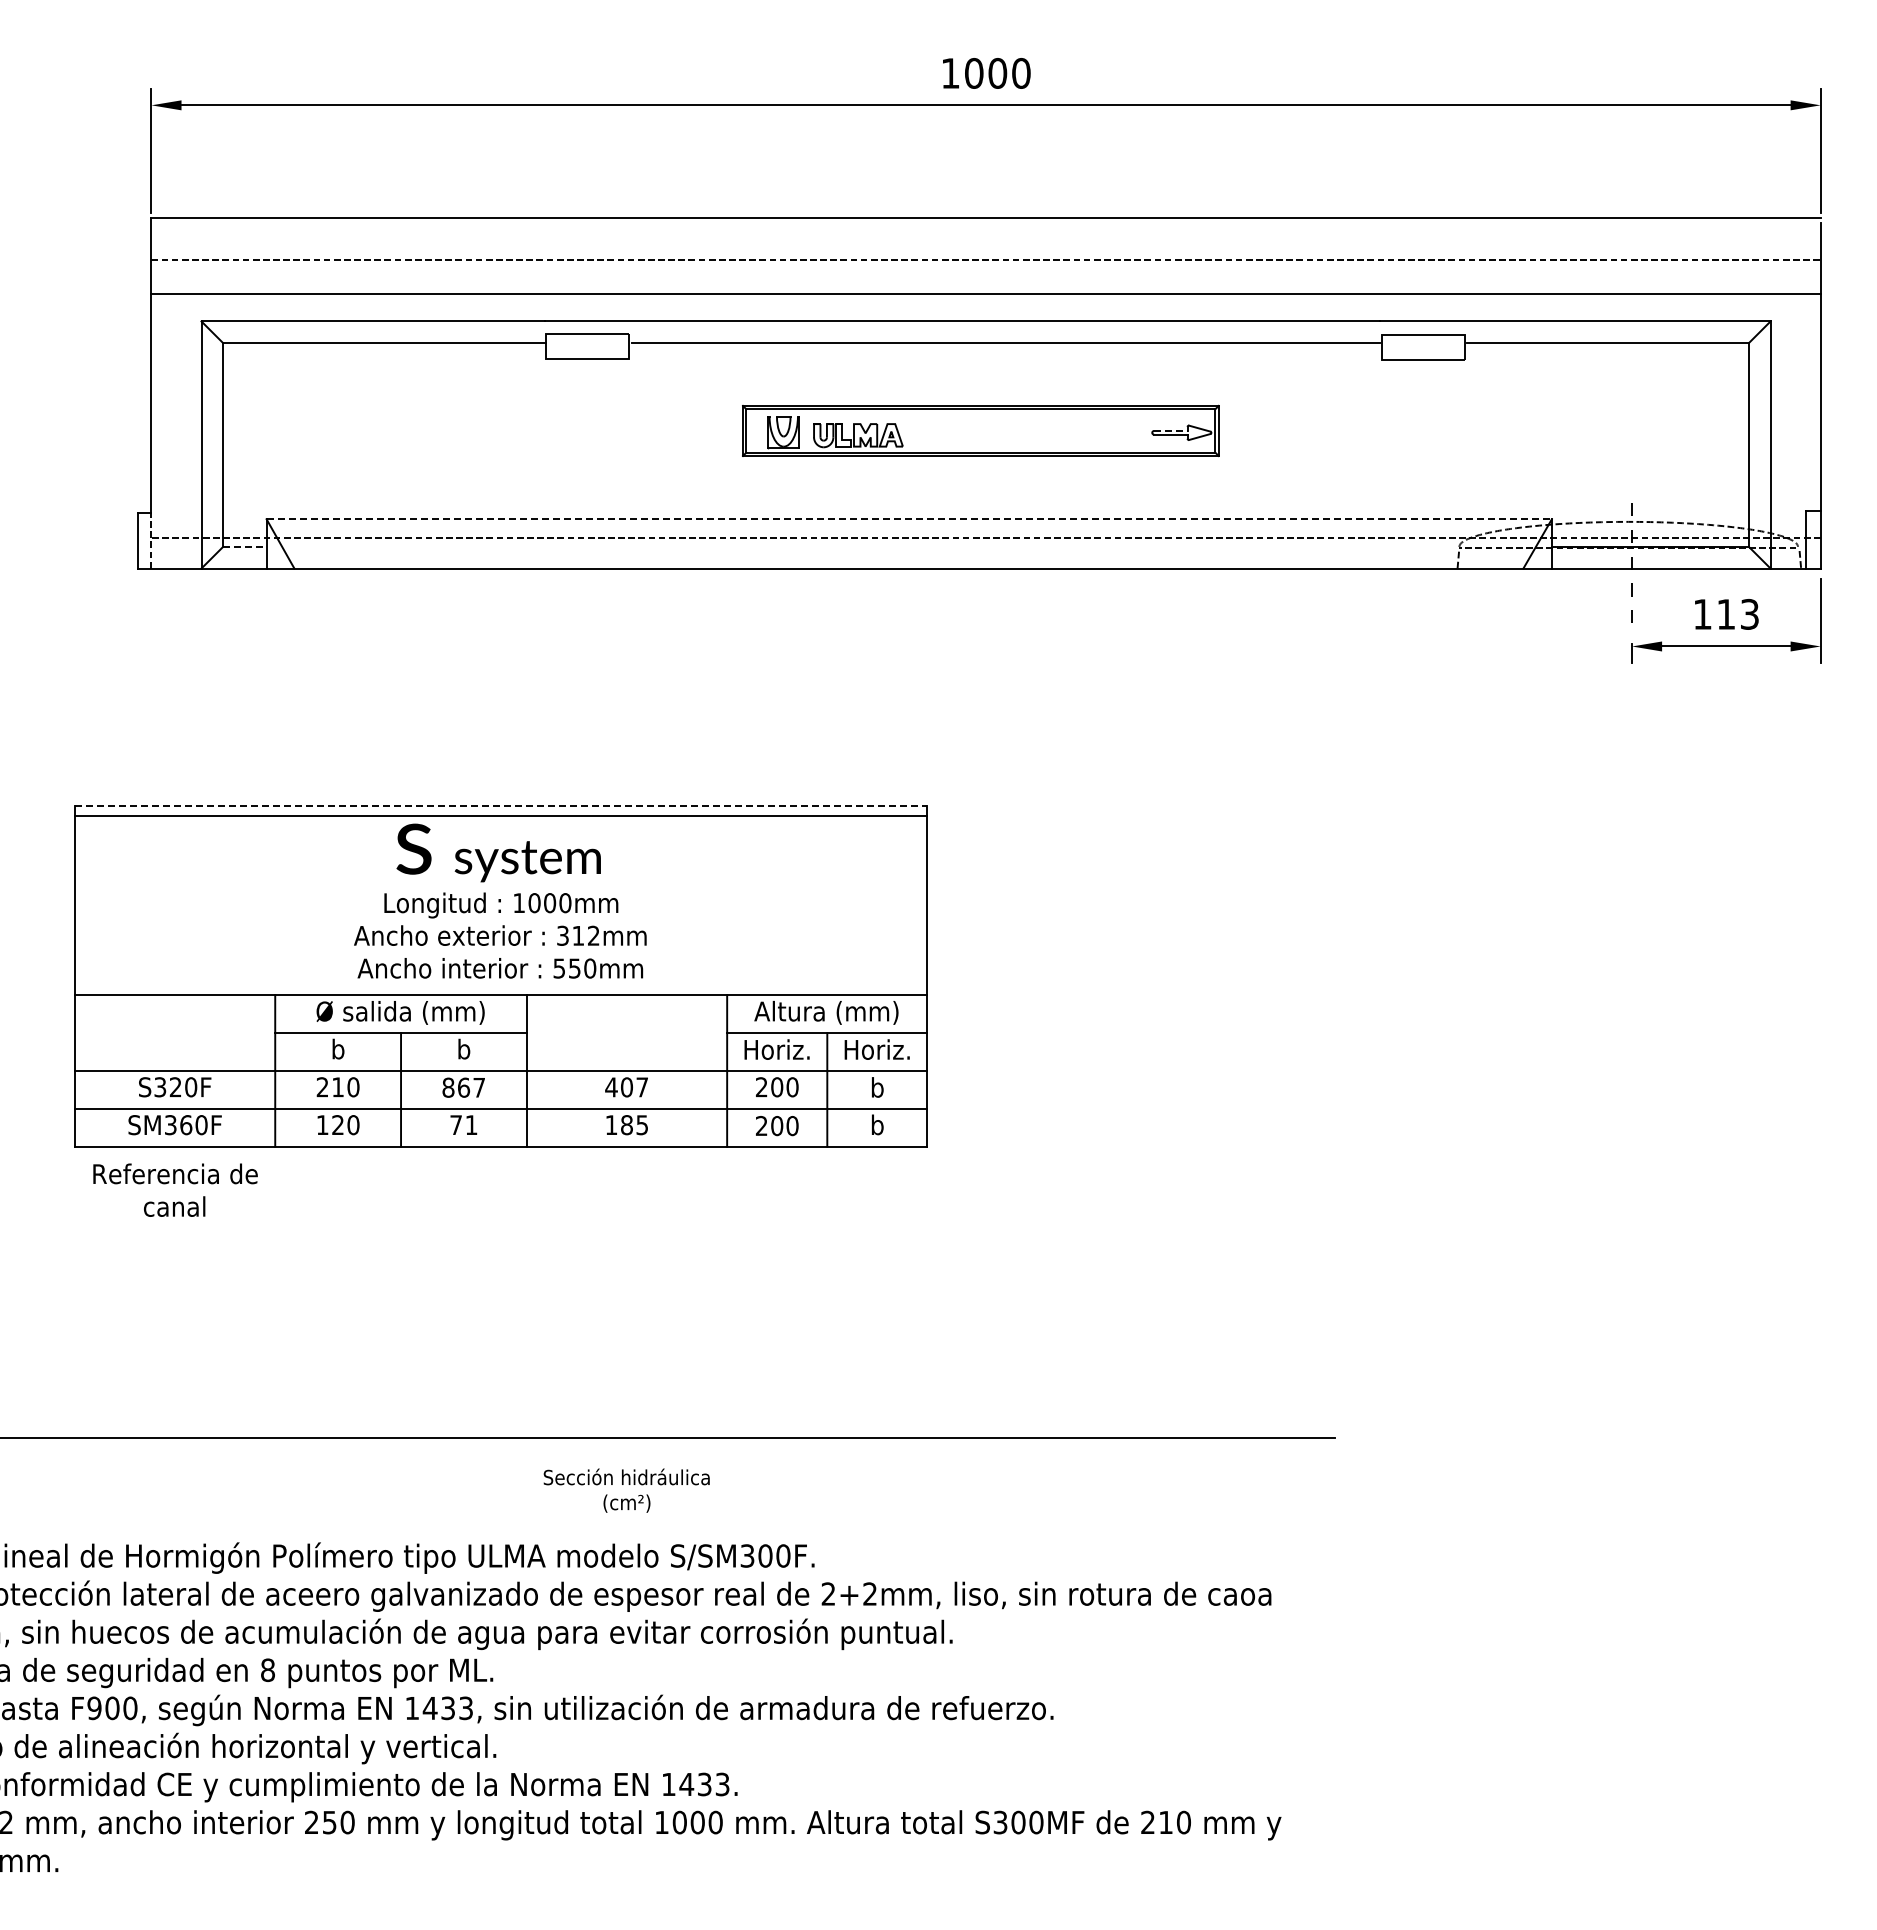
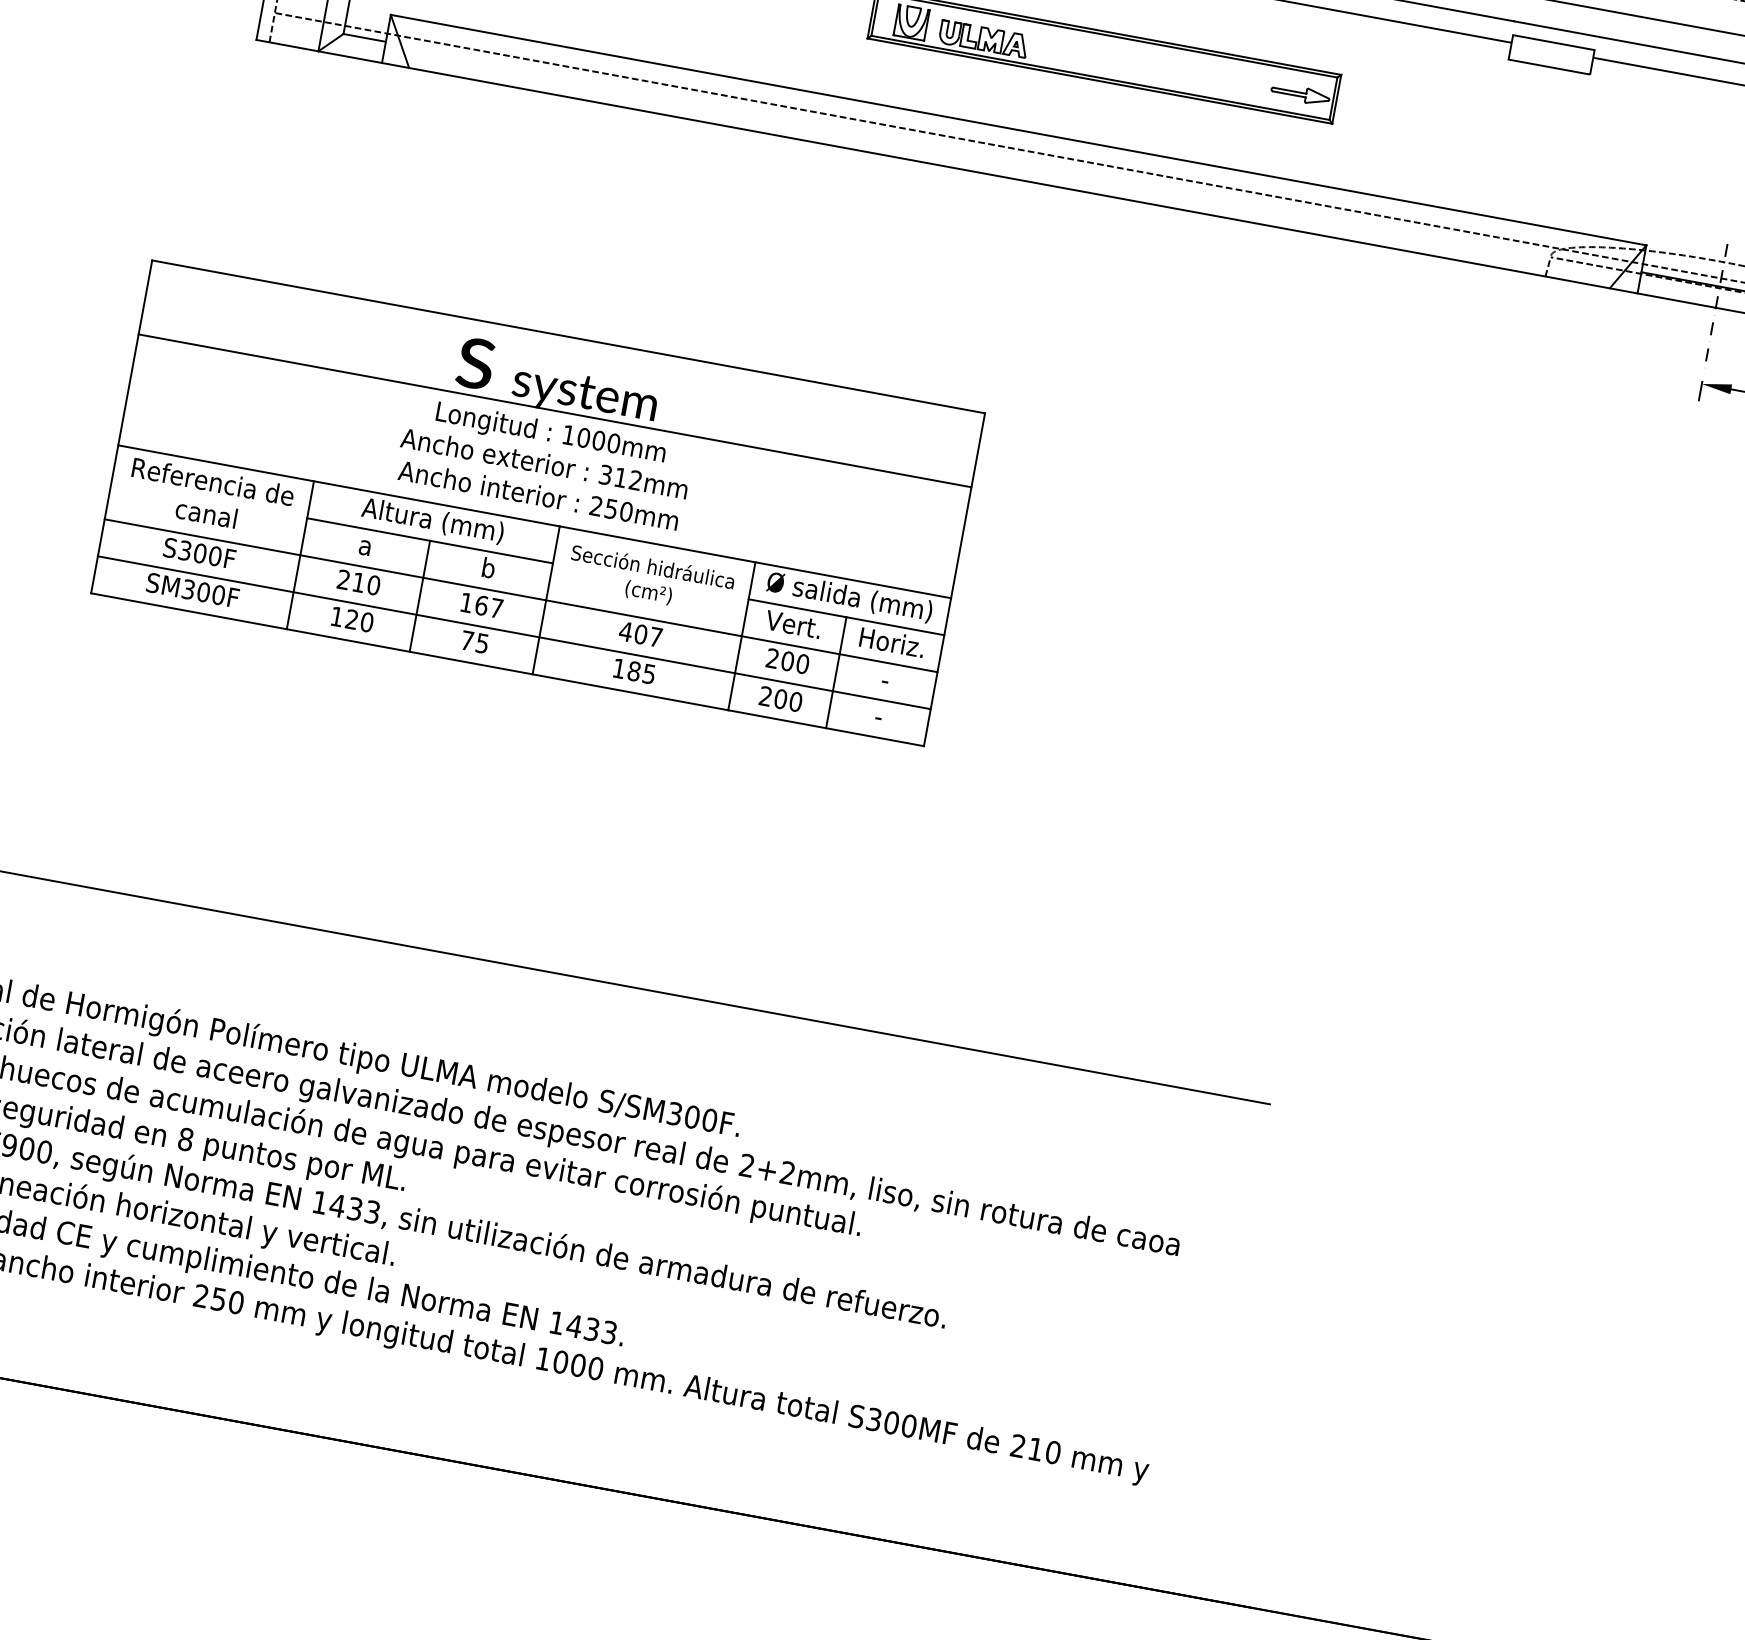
line: (1170, 430) -> (1289, 90), dashed -> solid
line: (909, 519) -> (1018, 130), dashed -> solid
line: (244, 546) -> (364, 37), dashed -> solid
line: (501, 805) -> (568, 336), dashed -> solid
line: (500, 815) -> (554, 410), moved
text: (558, 968) -> (595, 506), 550mm -> 250mm
text: (400, 1012) -> (433, 520), Ø salida (mm) -> Altura (mm)
text: (826, 1012) -> (849, 597), Altura (mm) -> Ø salida (mm)
text: (338, 1048) -> (366, 544), b -> a
text: (776, 1049) -> (793, 624), Horiz. -> Vert.
text: (175, 1087) -> (199, 553), S320F -> S300F
text: (448, 1087) -> (466, 602), 867 -> 167
text: (877, 1087) -> (885, 679), b -> -
text: (186, 1124) -> (204, 591), SM360F -> SM300F
text: (877, 1124) -> (879, 715), b -> -
text: (471, 1125) -> (482, 643), 71 -> 75
text: (175, 1189) -> (210, 497), moved
text: (626, 1490) -> (650, 579), moved

